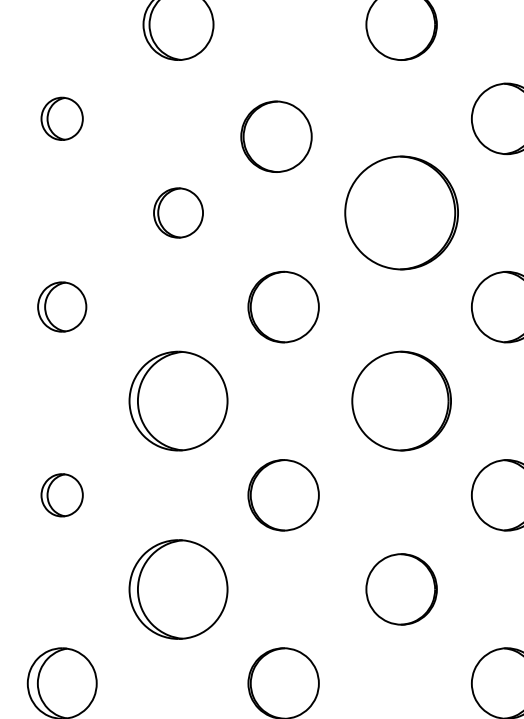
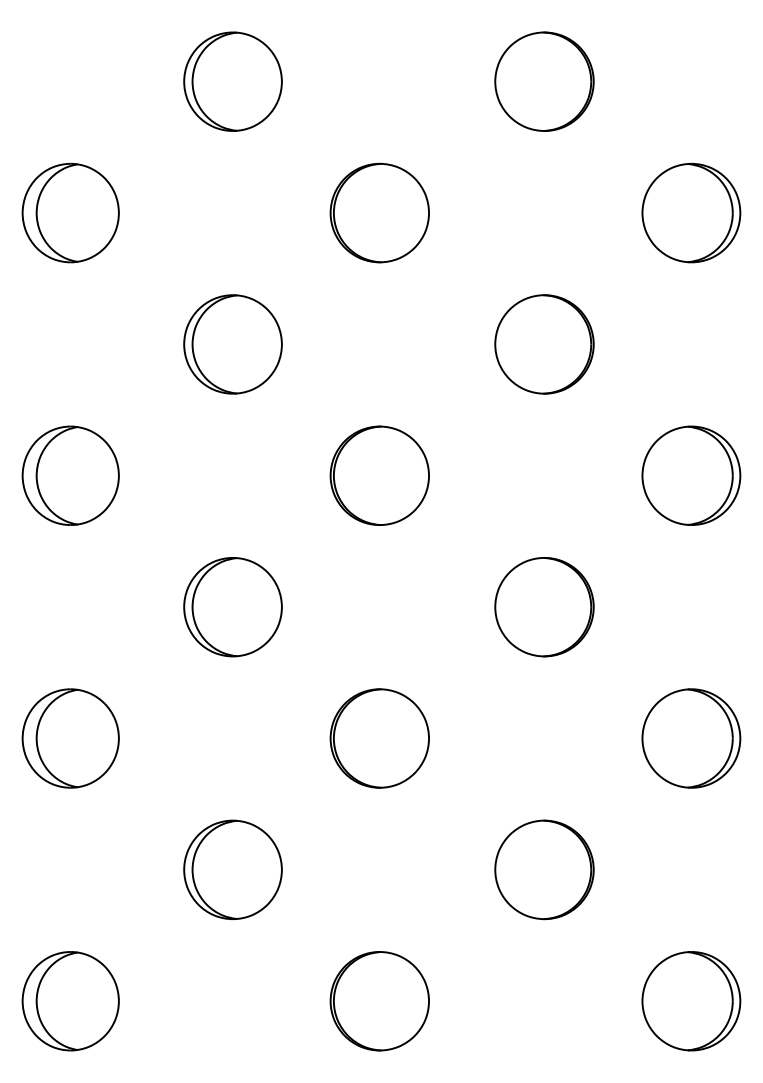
part: (62, 118) -> (70, 212), size x1.67
part: (276, 136) -> (379, 212), moved
part: (178, 213) -> (232, 344), size x1.43
part: (401, 213) -> (544, 344), size x0.62
part: (62, 306) -> (70, 475), size x1.43
part: (178, 401) -> (232, 607), size x0.71
part: (401, 401) -> (544, 607), size x0.71
part: (62, 495) -> (70, 738), size x1.67
part: (178, 589) -> (232, 869), size x0.71

